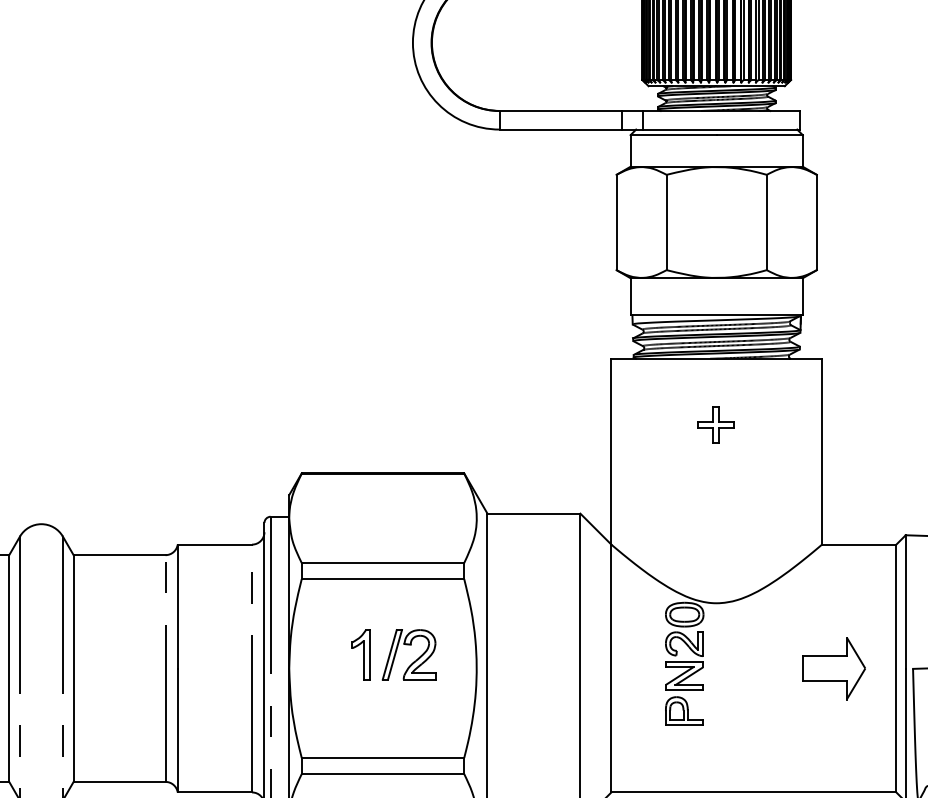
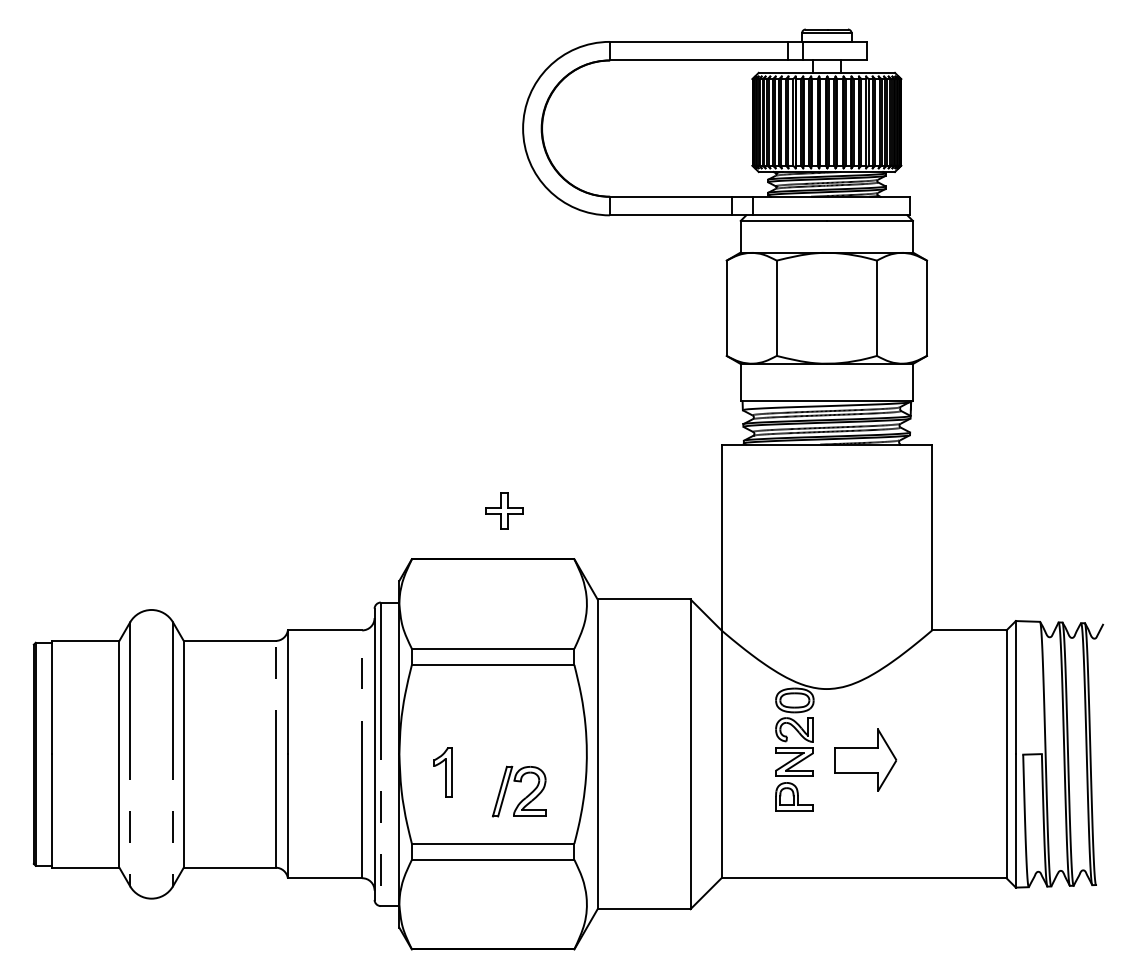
part: (716, 424) -> (504, 510), moved
part: (360, 654) -> (442, 772), moved
part: (414, 660) -> (524, 797), moved
part: (834, 667) -> (865, 759), moved

